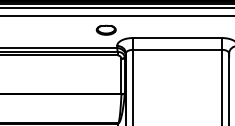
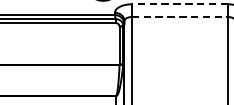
line: (177, 38) -> (179, 4), solid -> dashed
line: (177, 49) -> (179, 16), solid -> dashed

